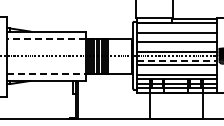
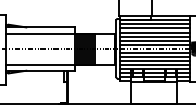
line: (177, 28) -> (155, 24), added
line: (177, 37) -> (155, 32), added
line: (46, 38) -> (40, 33), dashed -> solid
line: (177, 46) -> (155, 40), added
line: (177, 60) -> (155, 52), dashed -> solid
line: (177, 69) -> (155, 60), added
line: (47, 73) -> (41, 64), dashed -> solid

